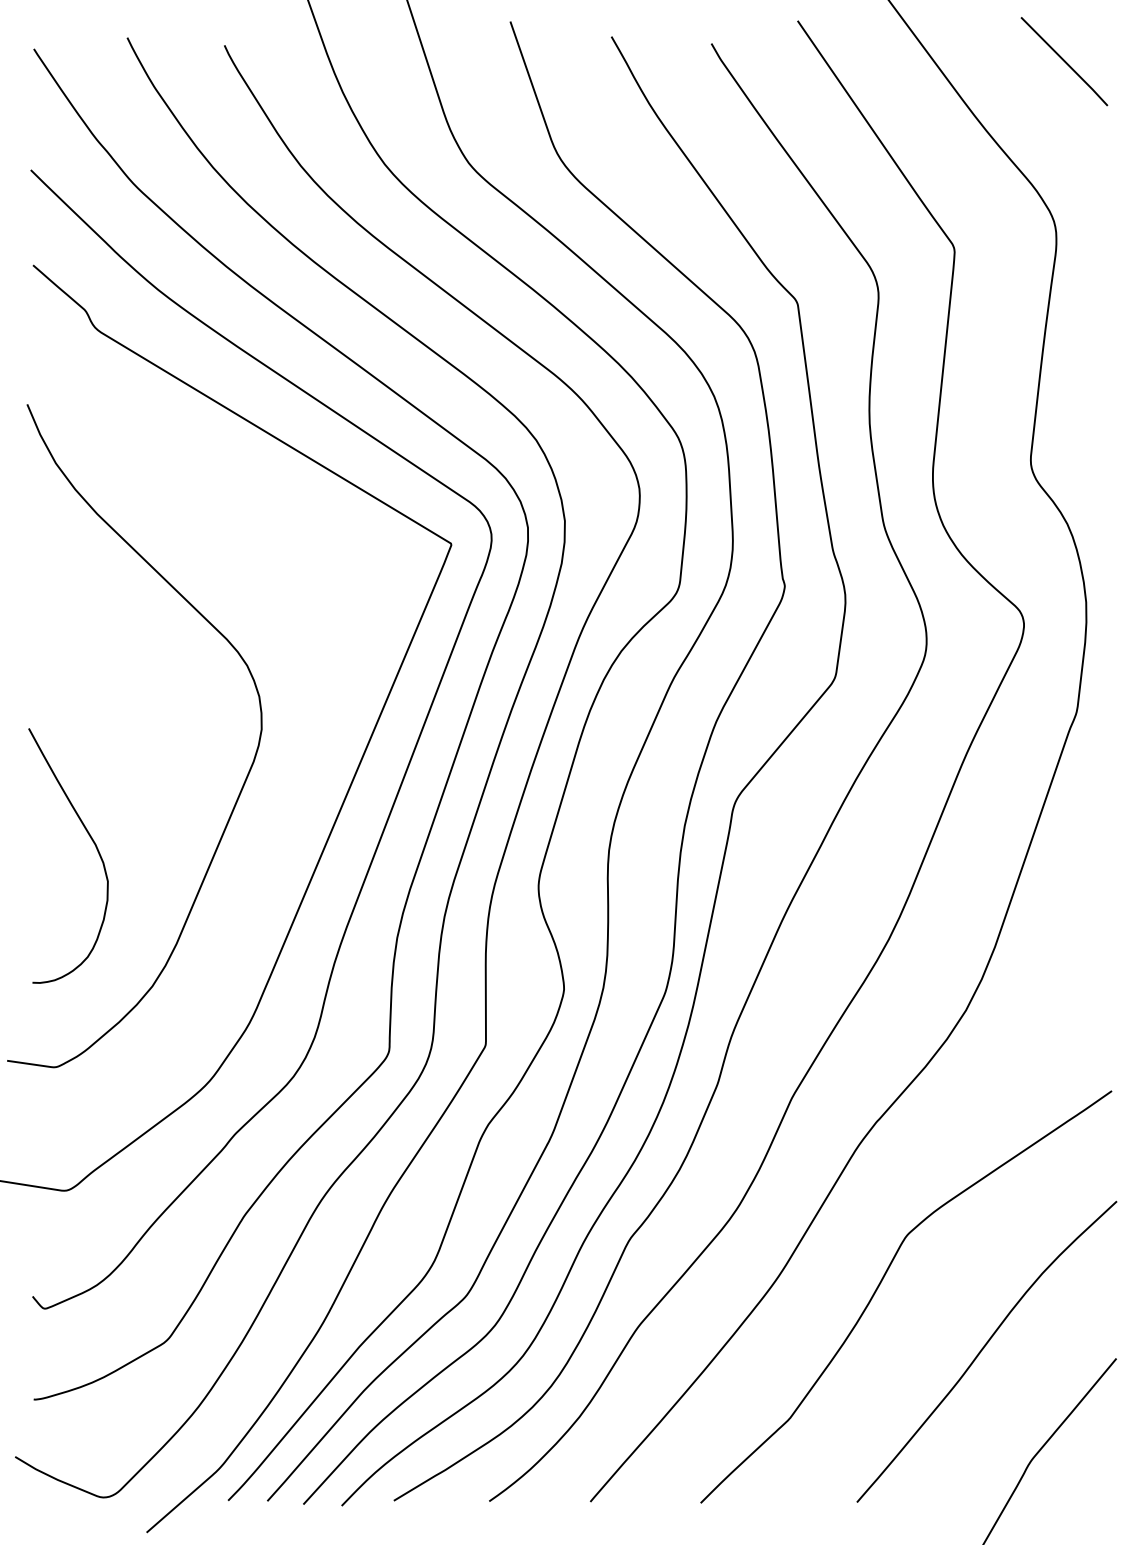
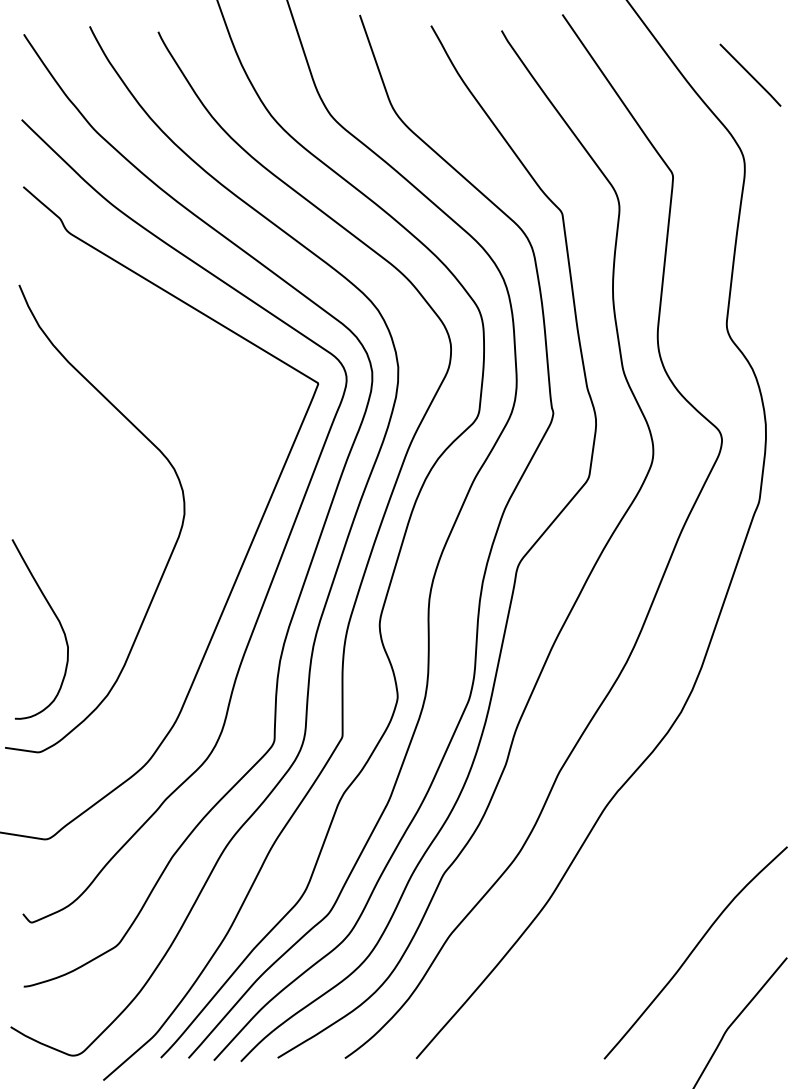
line: (1064, 60) -> (750, 74), moved
curve: (90, 839) -> (55, 617), moved
curve: (881, 1284) -> (621, 905), removed

